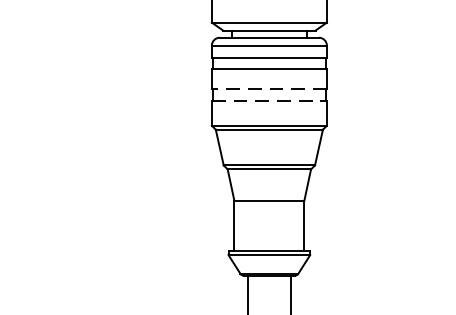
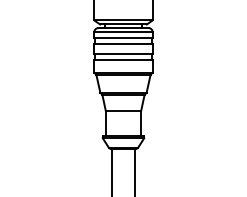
line: (269, 89) -> (123, 54), dashed -> solid
line: (269, 101) -> (123, 60), dashed -> solid

